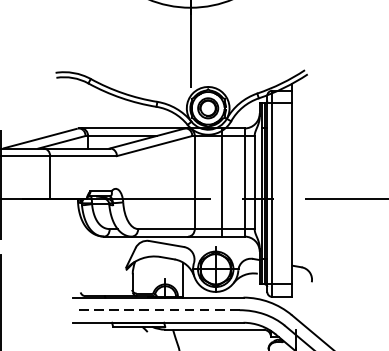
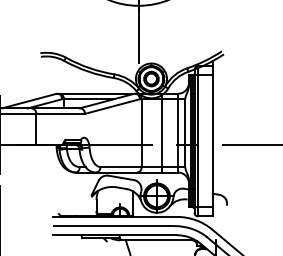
line: (156, 310) -> (113, 226), dashed -> solid

